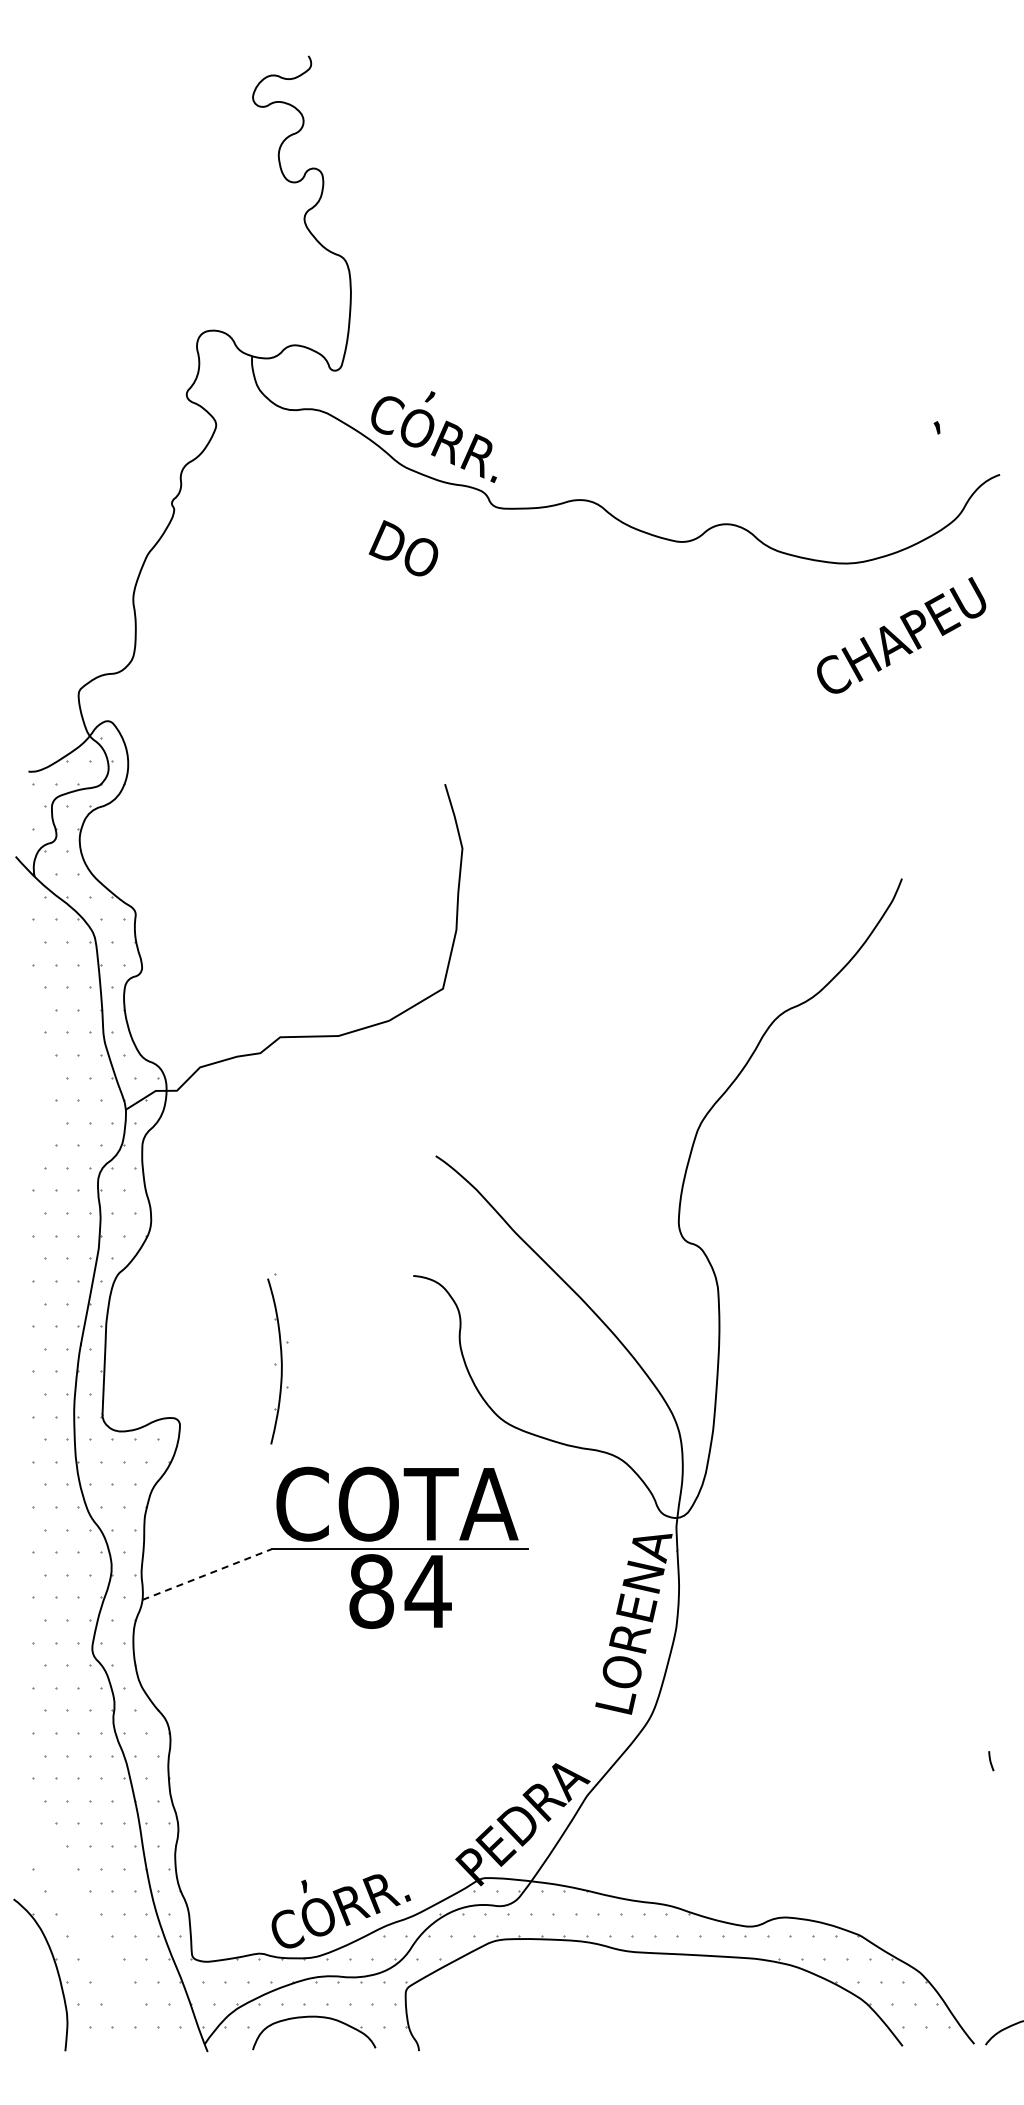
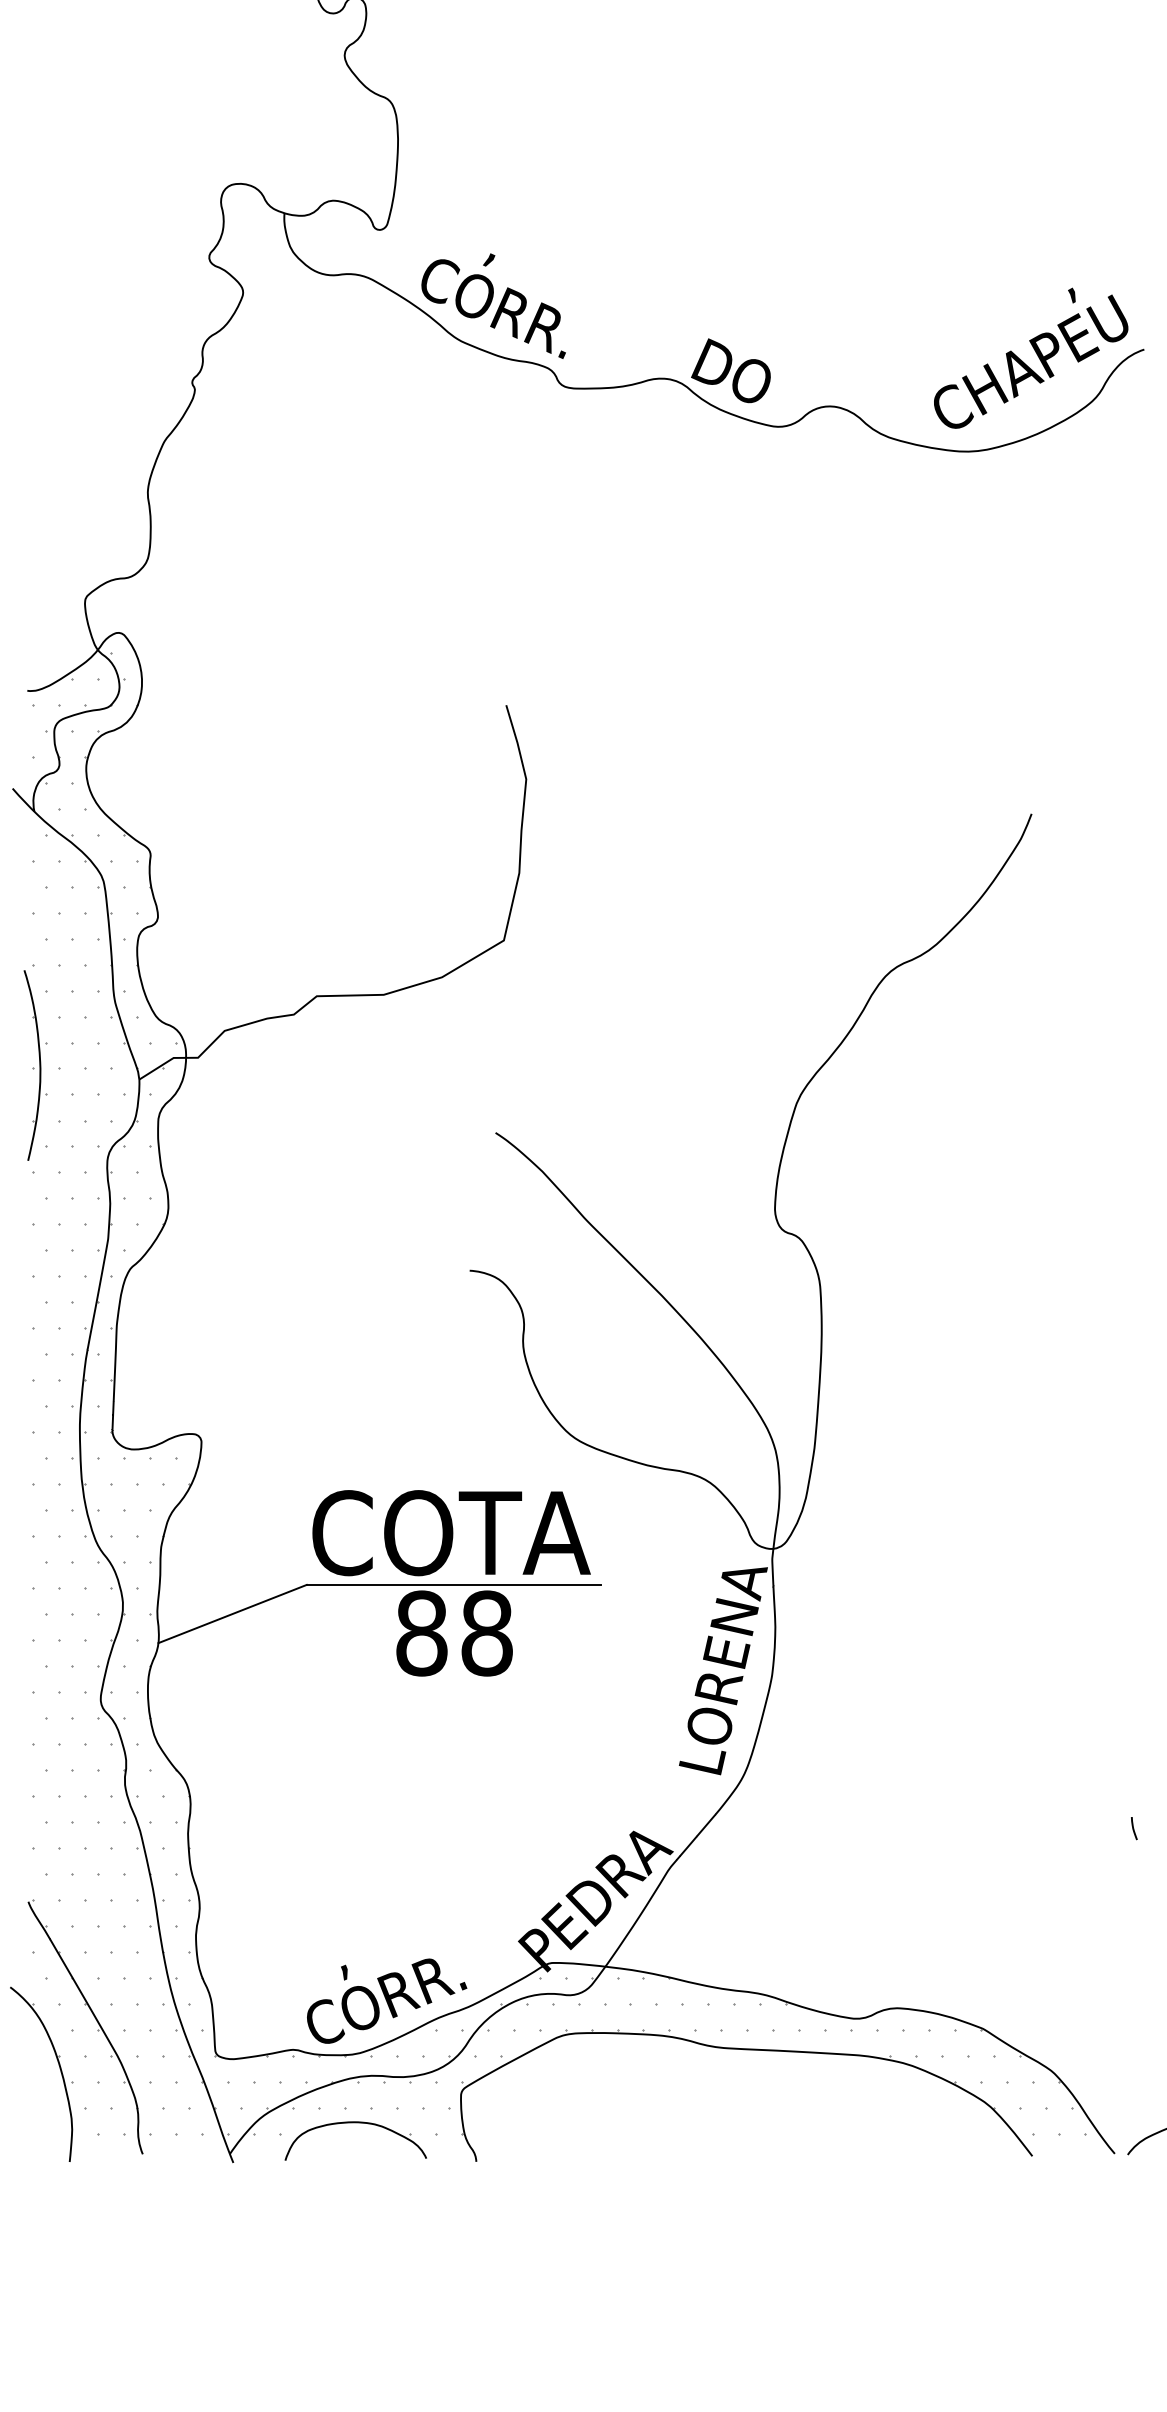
text: (403, 548) -> (730, 371), moved
text: (901, 635) -> (1031, 361), moved
part: (277, 1358) -> (35, 1062), moved
line: (207, 1574) -> (233, 1613), dashed -> solid
text: (427, 1591) -> (486, 1633), 84 -> 88
part: (87, 1927) -> (95, 2019), added

